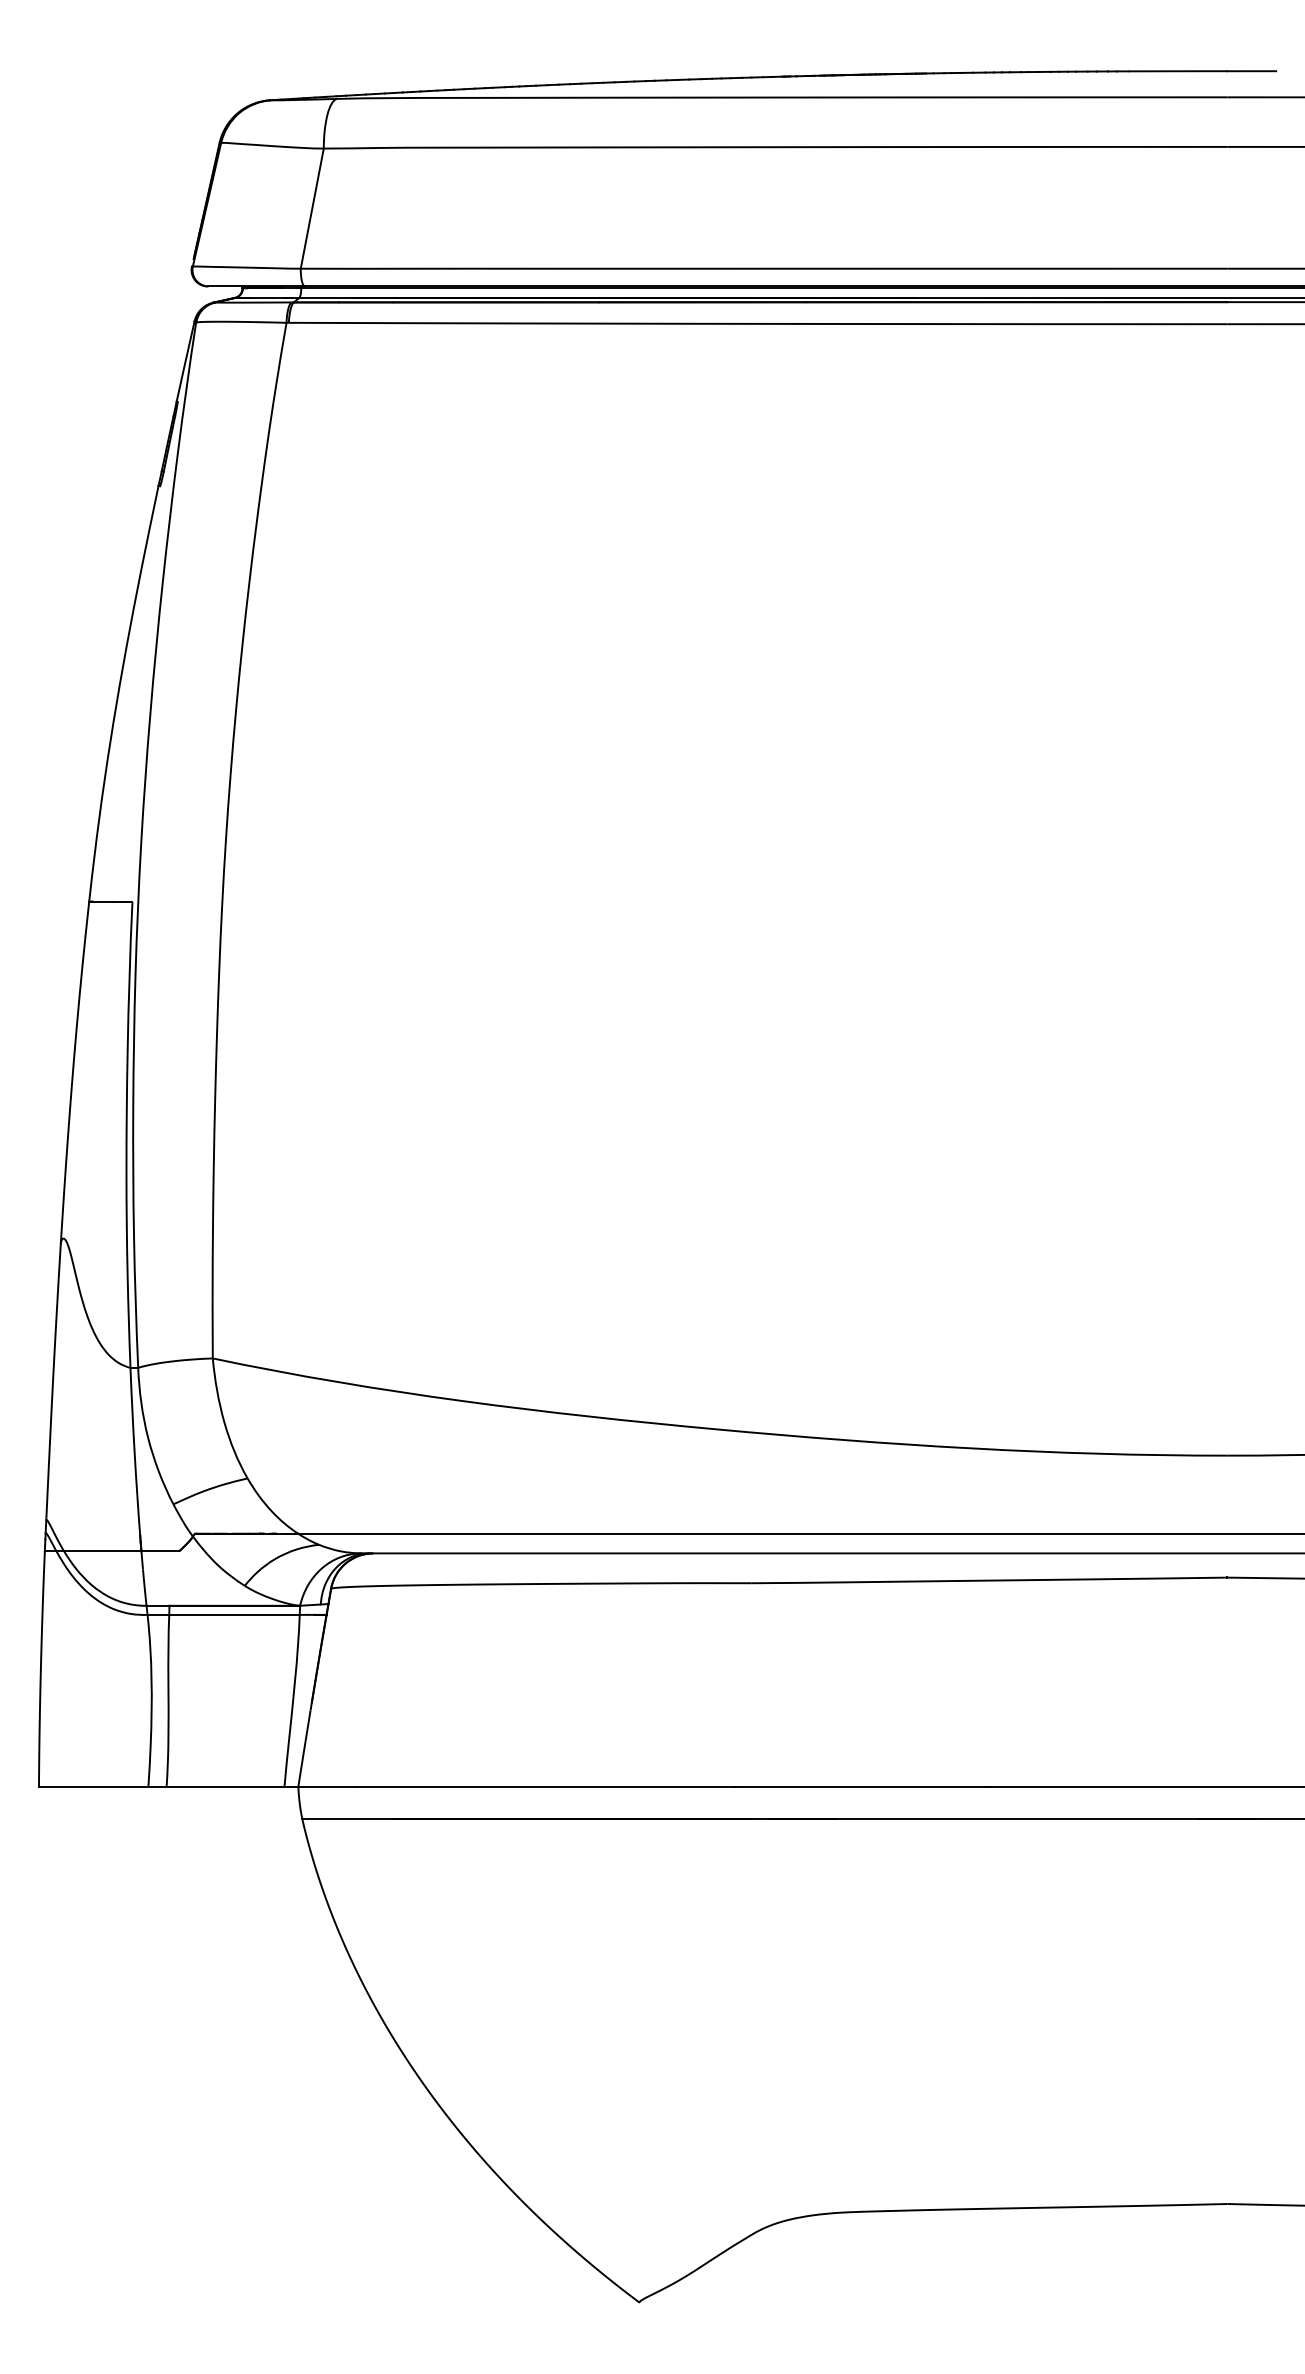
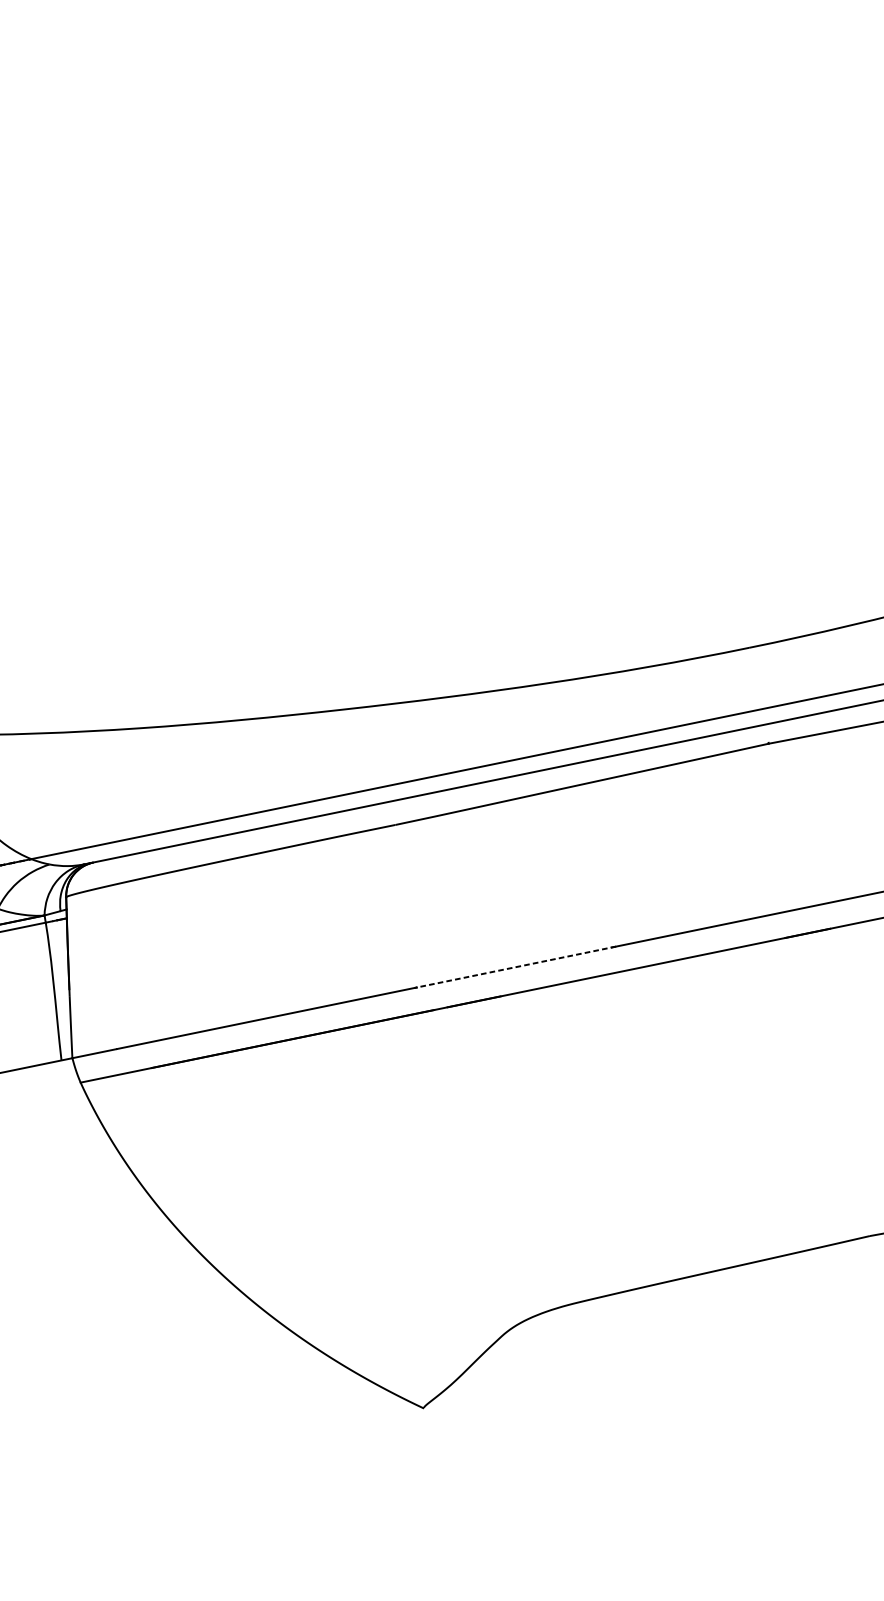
line: (863, 1787) -> (516, 967), solid -> dashed

